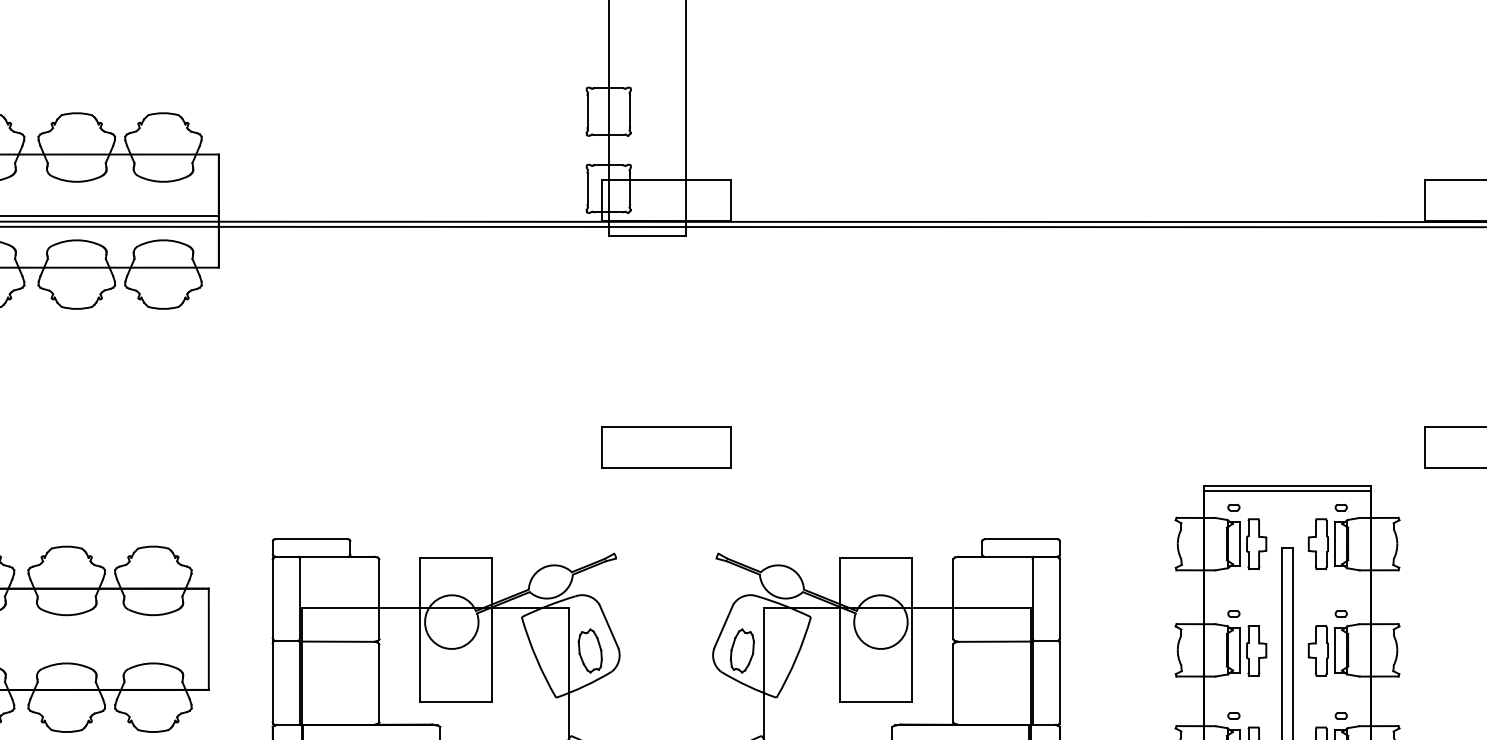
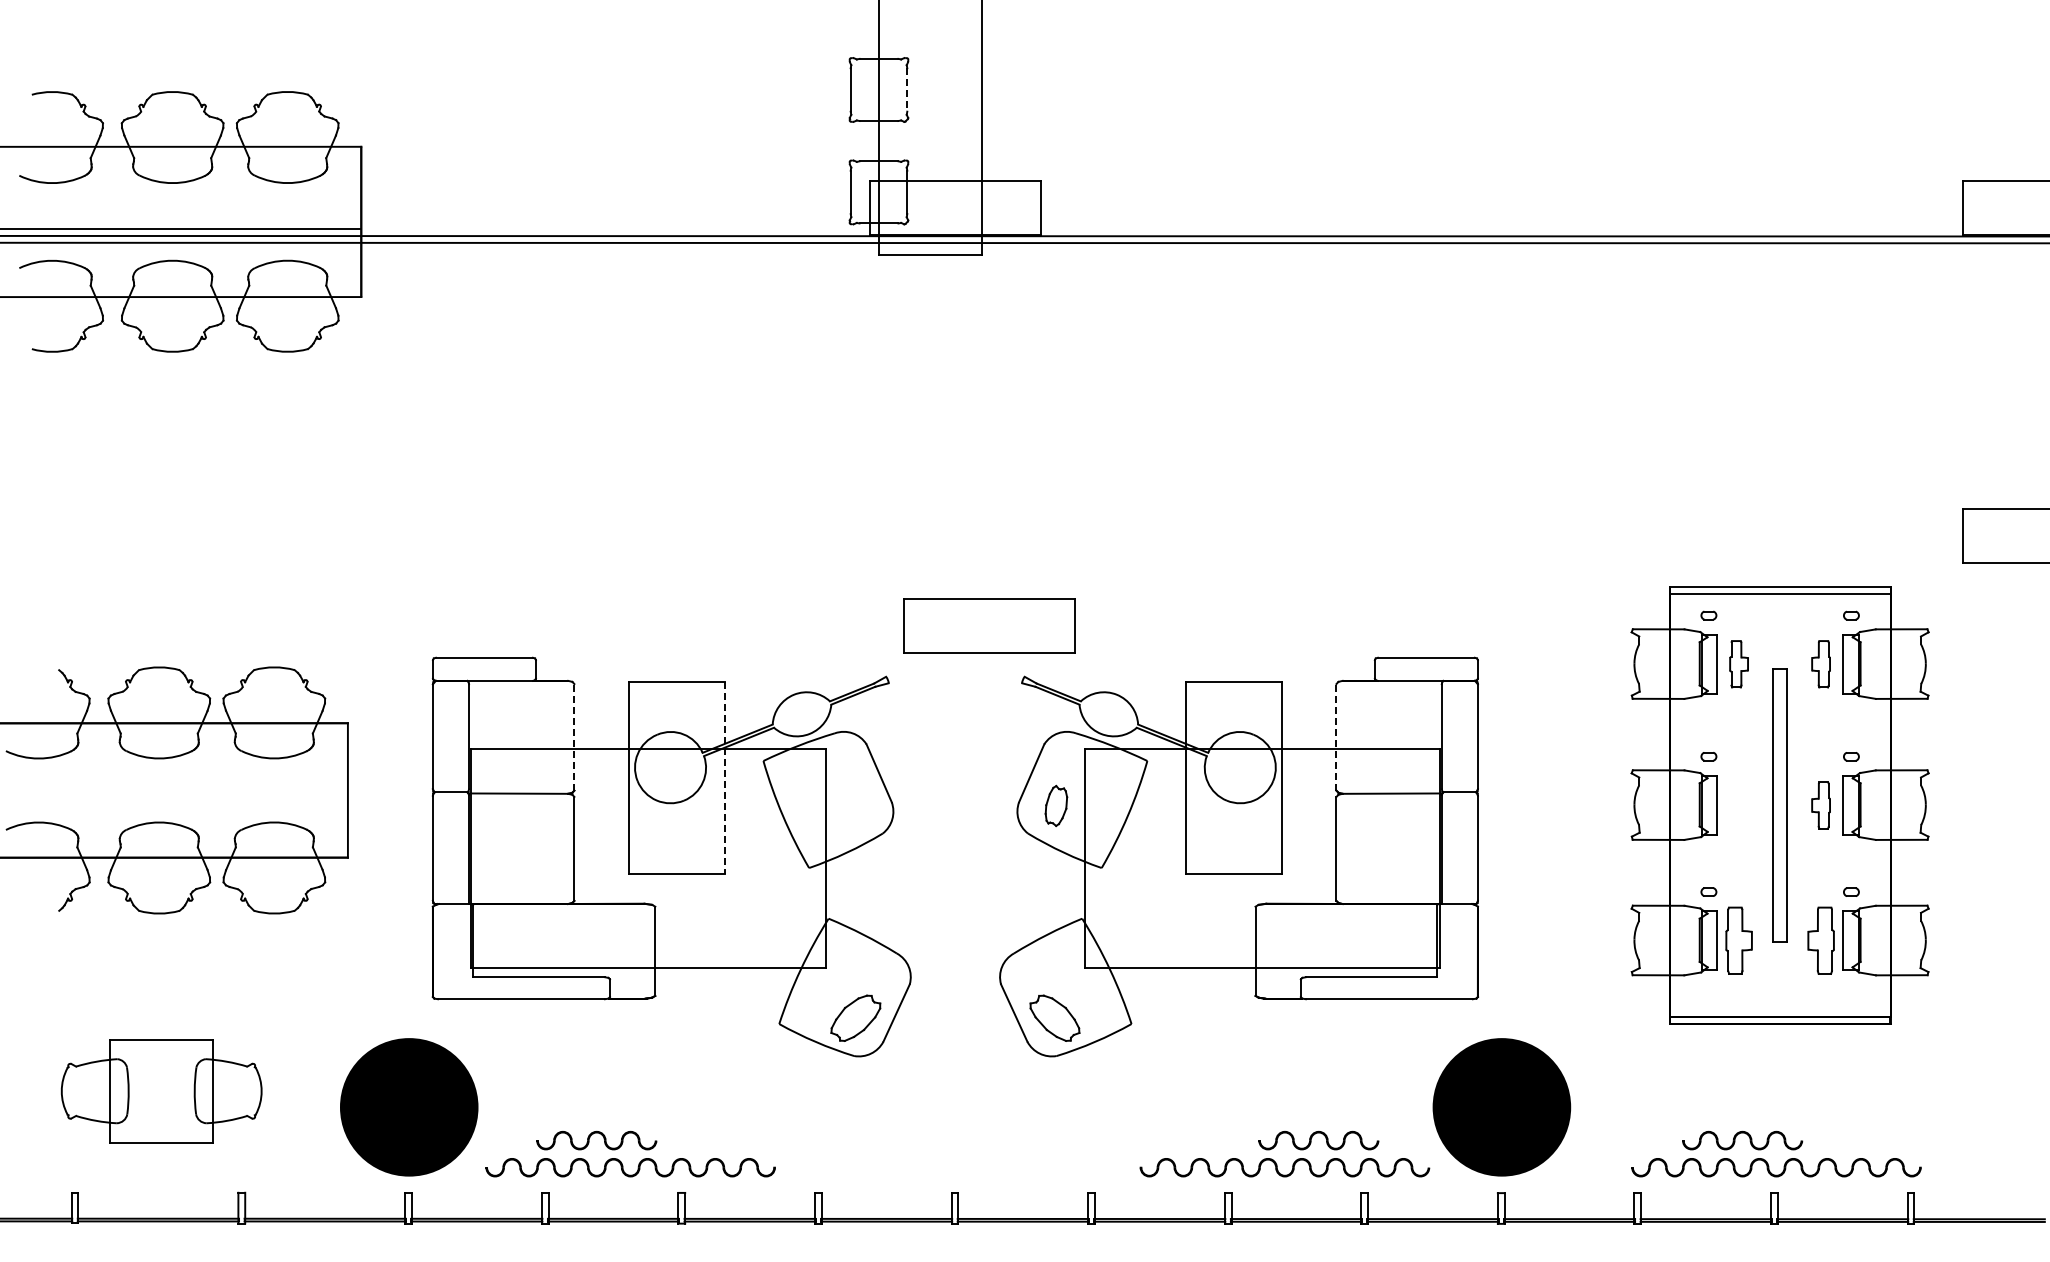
line: (630, 111) -> (907, 89), solid -> dashed
part: (666, 447) -> (989, 625), moved
part: (1256, 544) -> (1738, 664), size x0.7
part: (1317, 544) -> (1820, 664), size x0.7
line: (379, 598) -> (574, 736), solid -> dashed
line: (953, 598) -> (1336, 736), solid -> dashed
line: (492, 630) -> (724, 778), solid -> dashed
part: (590, 650) -> (854, 805), removed
part: (742, 650) -> (1056, 805), size x0.7
part: (1256, 650) -> (1738, 805), removed
part: (1317, 650) -> (1820, 805), size x0.7

